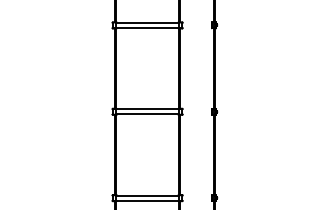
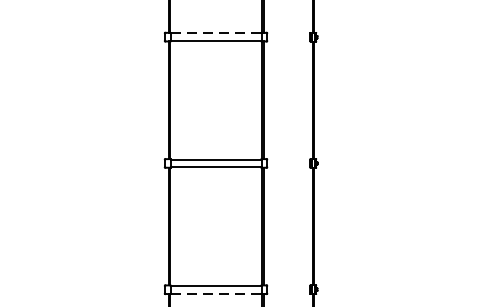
line: (147, 22) -> (215, 32), solid -> dashed
line: (147, 200) -> (215, 293), solid -> dashed

